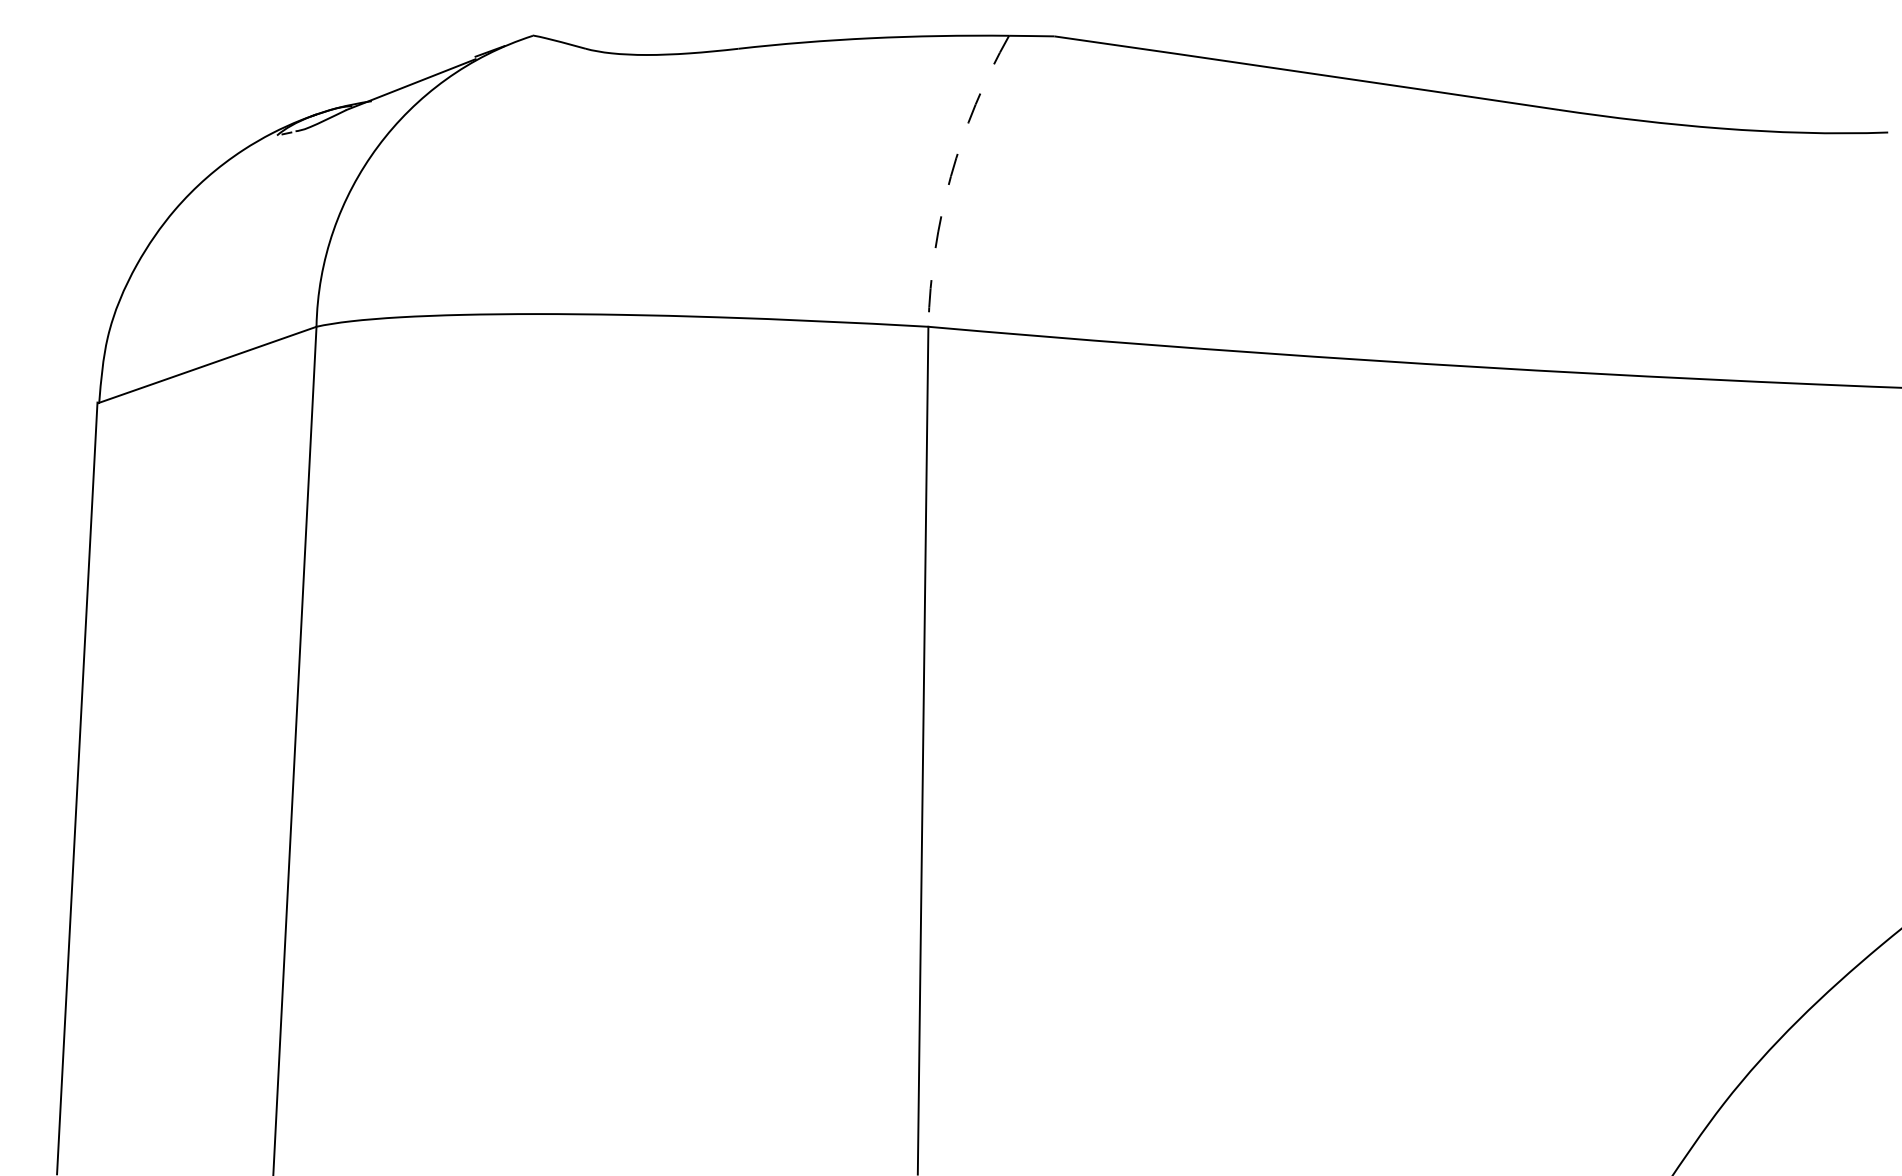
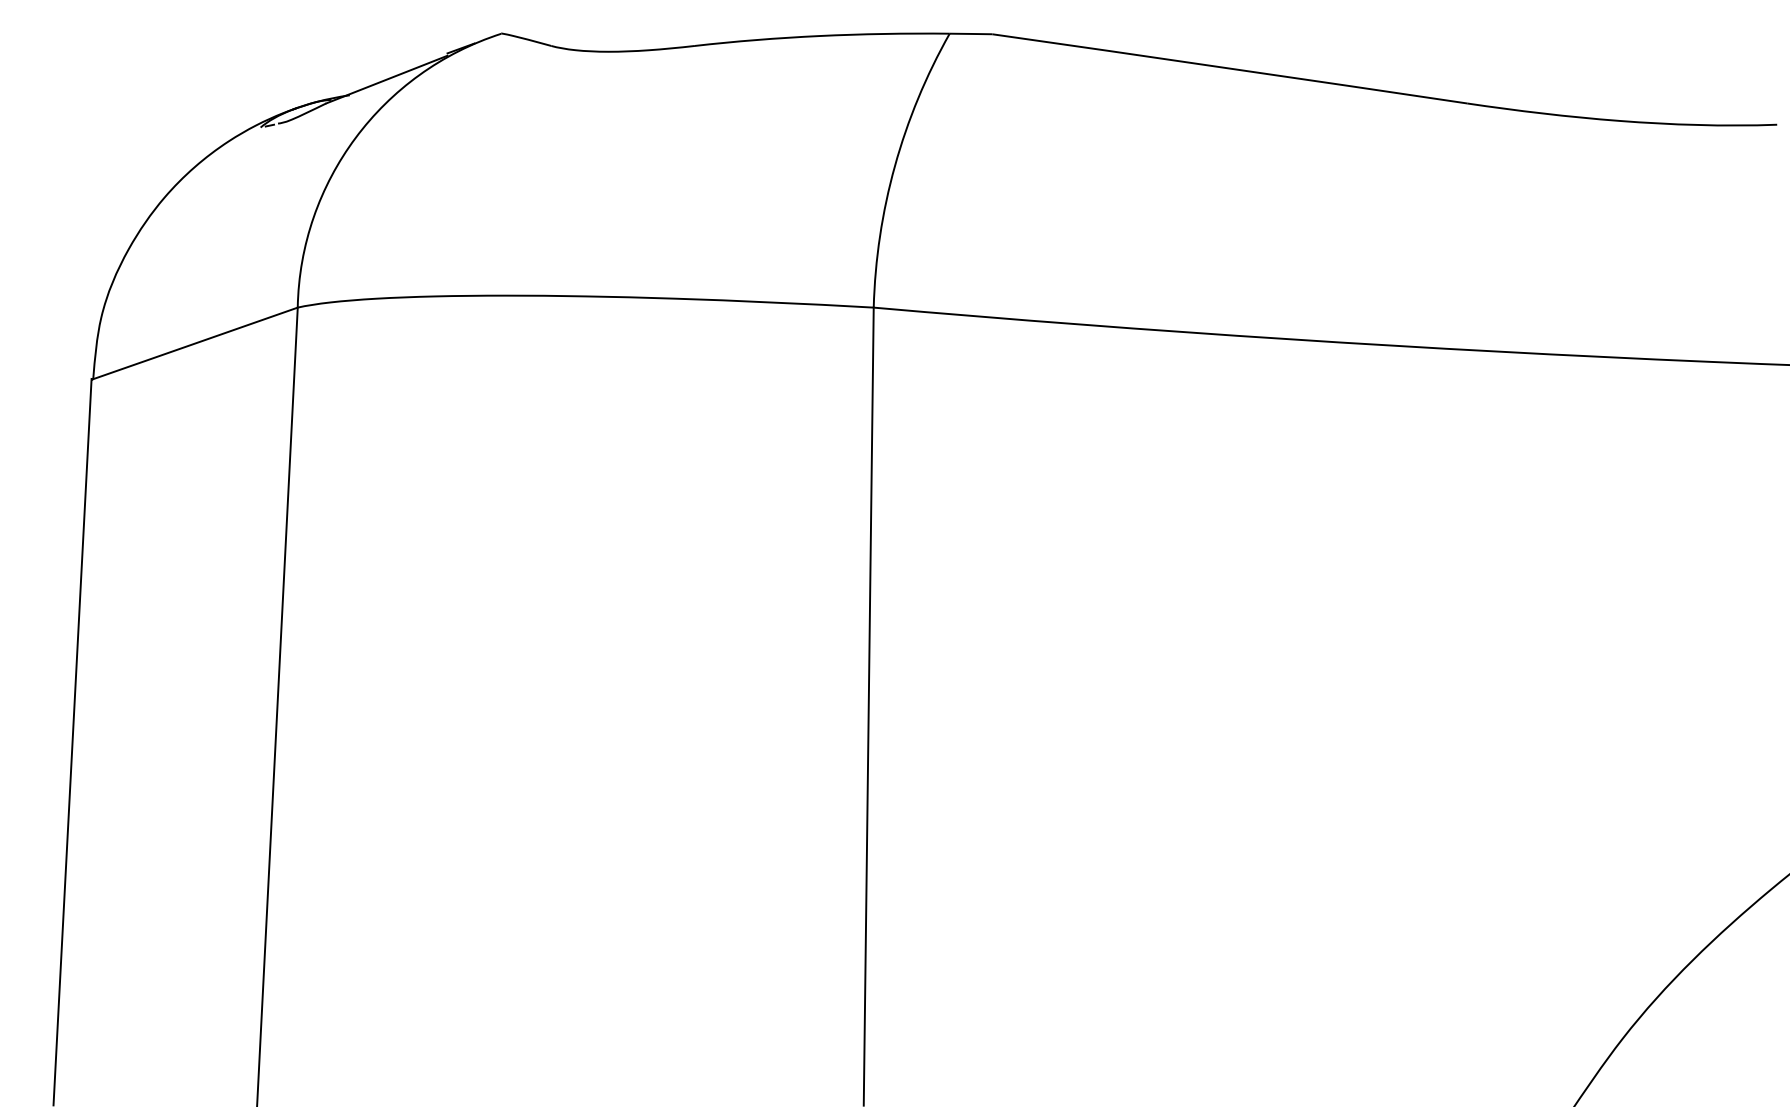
arc: (950, 176) -> (894, 166), dashed -> solid

